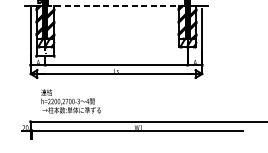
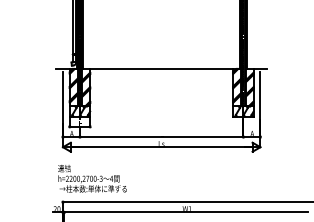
line: (116, 6) -> (161, 69), dashed -> solid
text: (71, 101) -> (92, 178), moved

